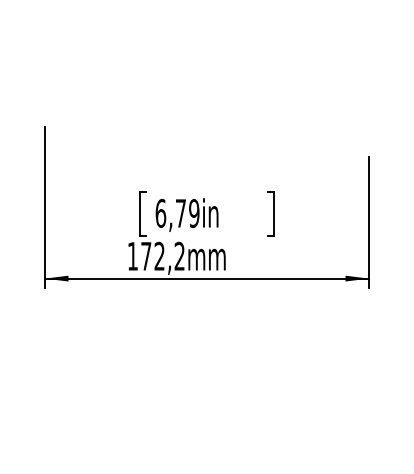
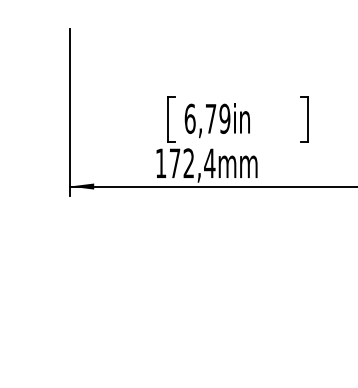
text: (179, 255) -> (209, 162), 172,2mm -> 172,4mm

